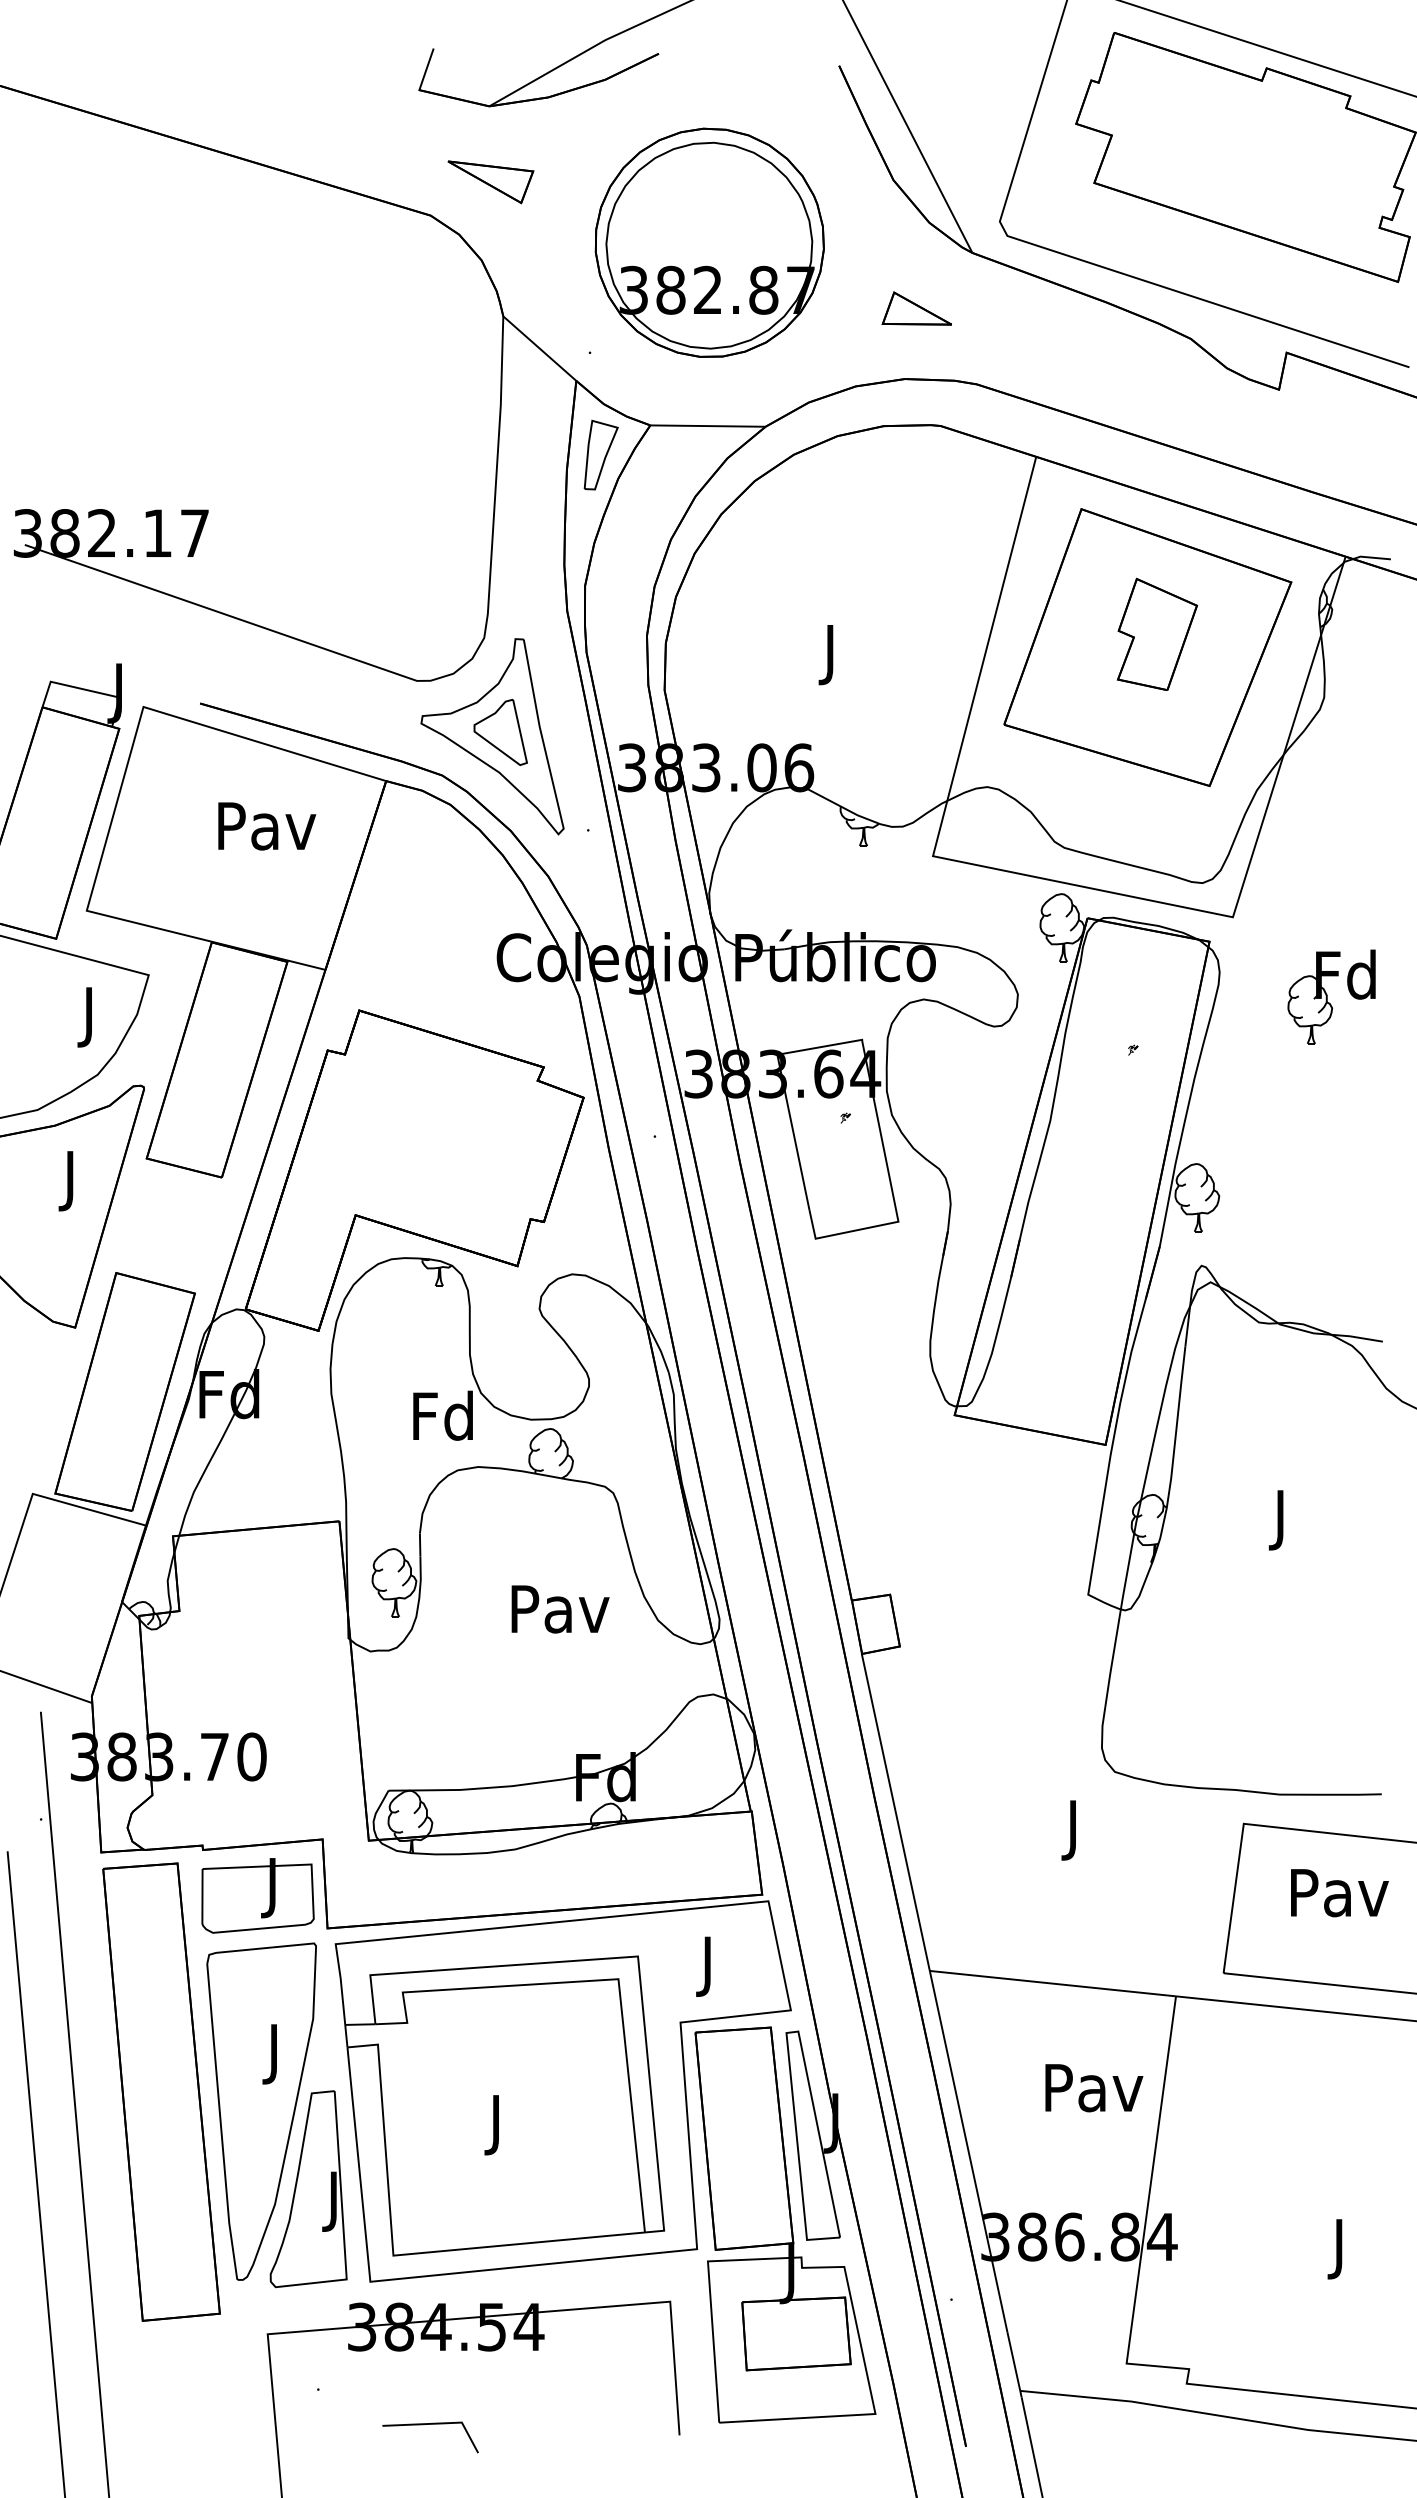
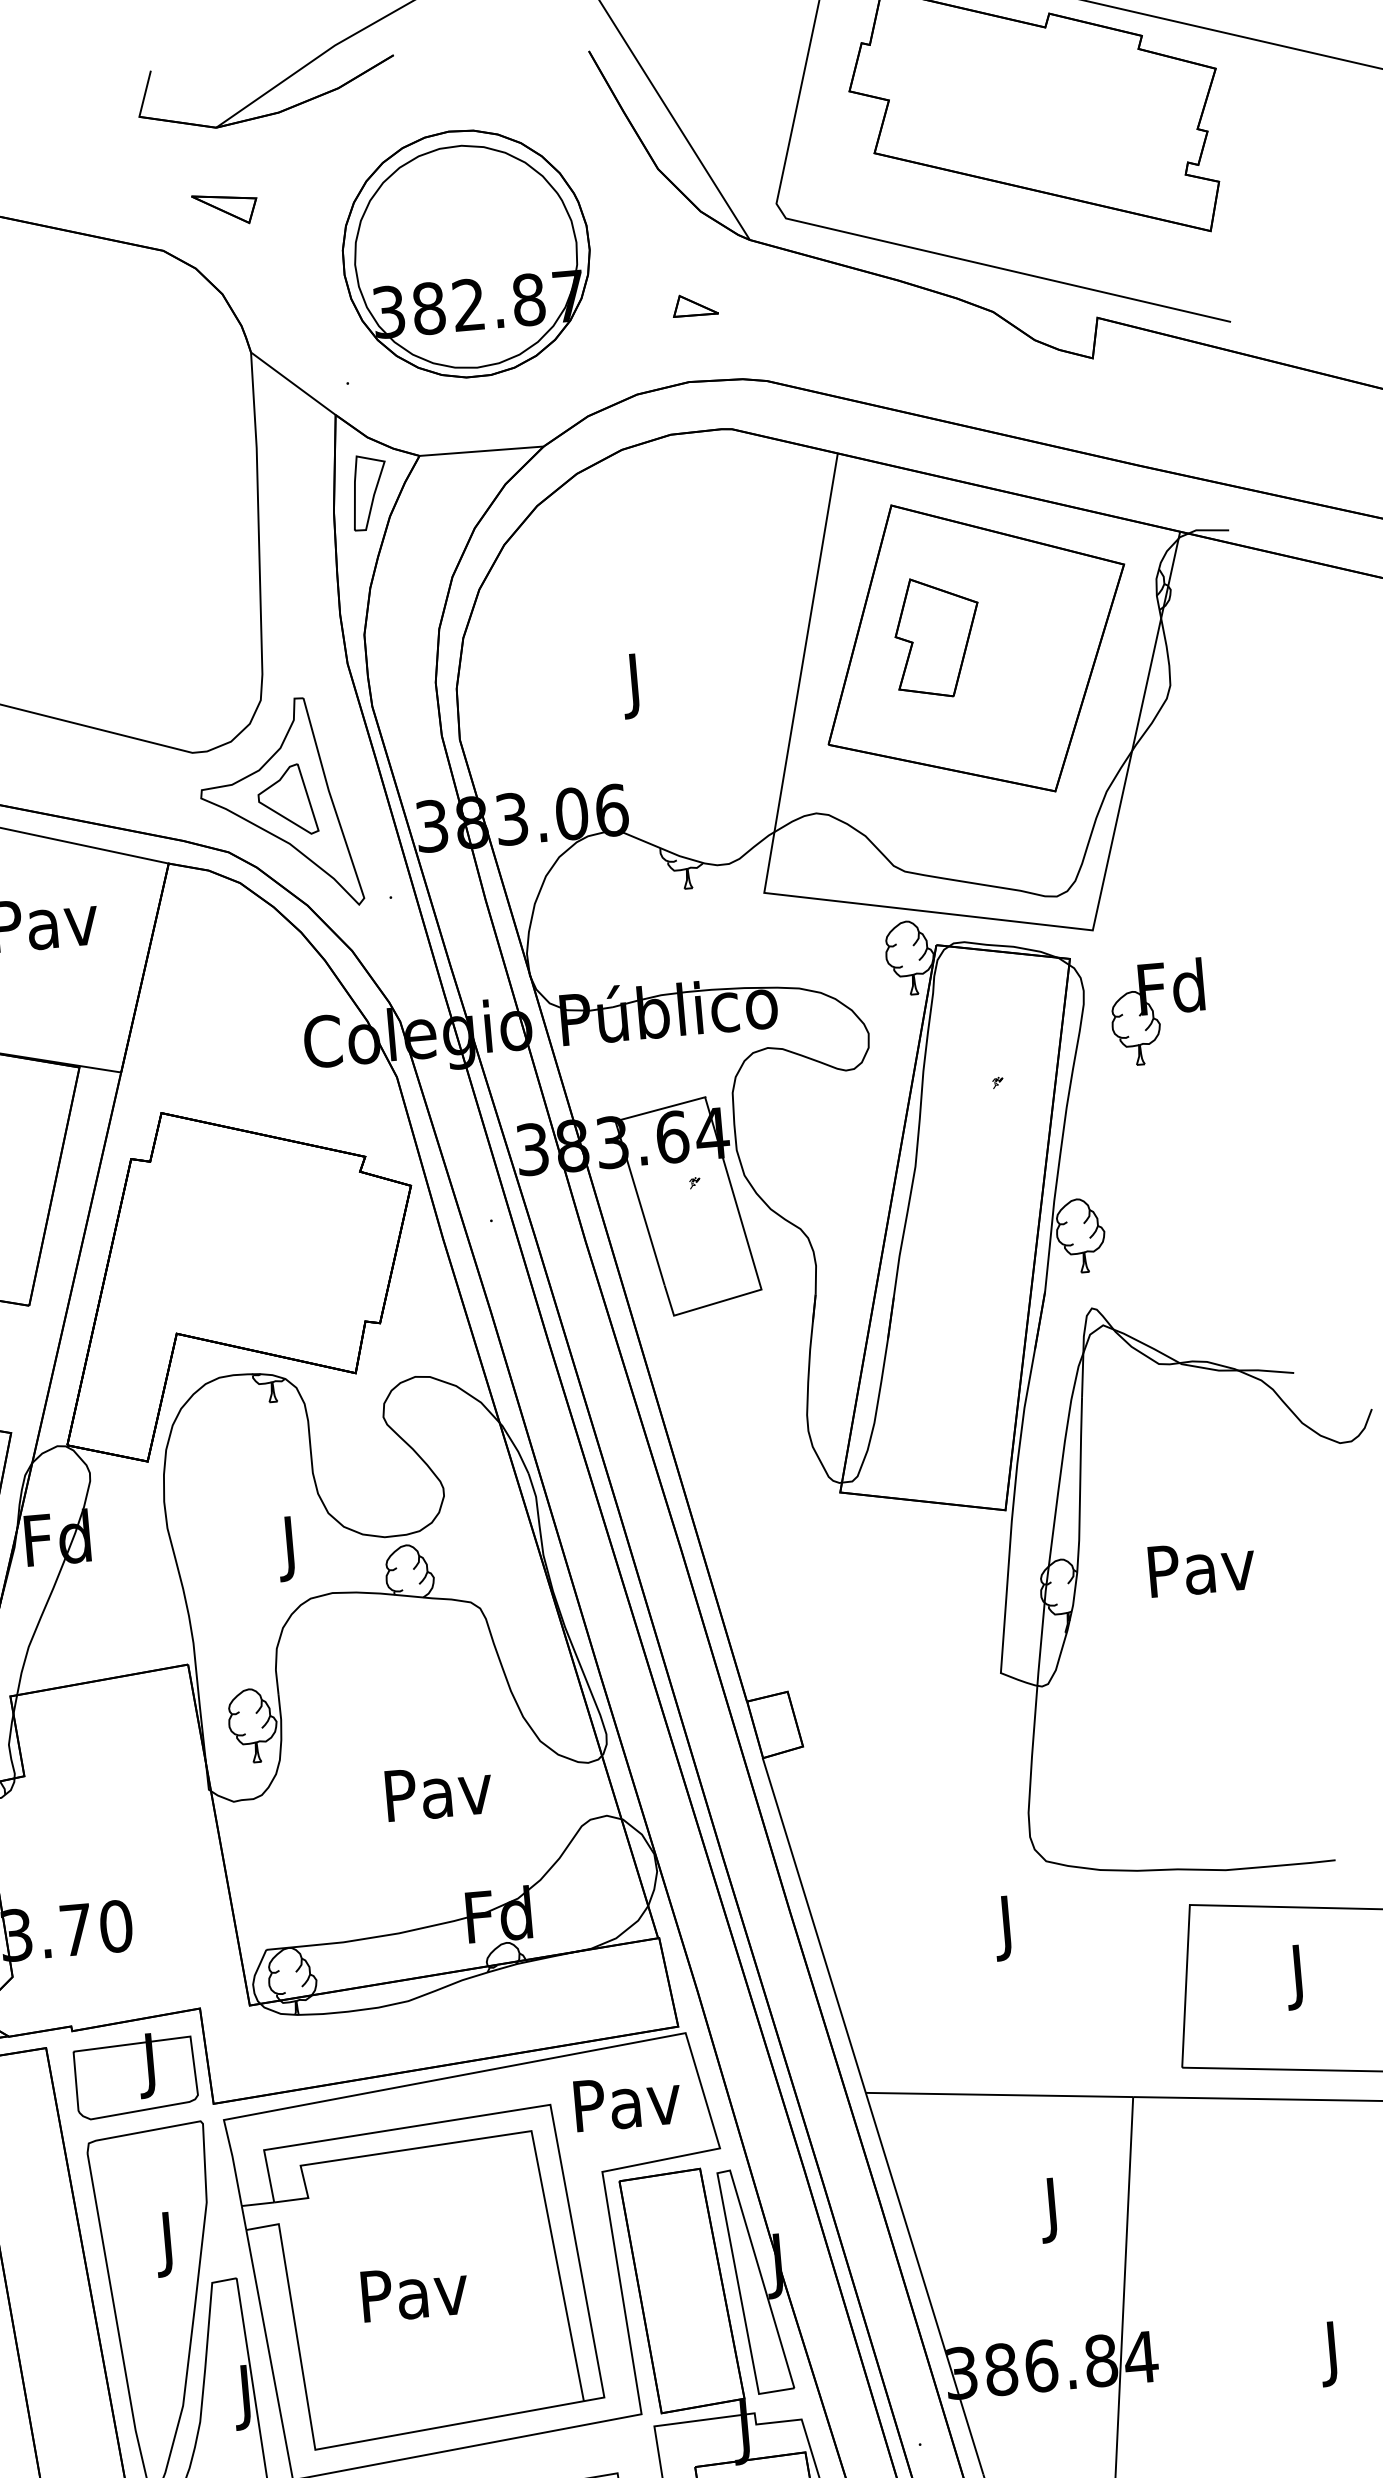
part: (490, 182) -> (224, 209), size x0.7
part: (916, 308) -> (694, 305), size x0.6
part: (1156, 633) -> (936, 636), moved
part: (1331, 996) -> (1158, 1011), moved
text: (442, 1421) -> (289, 1547), Fd -> J
text: (1282, 1520) -> (1202, 1574), J -> Pav
text: (560, 1609) -> (439, 1792), moved
text: (1339, 1899) -> (1299, 1977), Pav -> J
text: (709, 1966) -> (628, 2108), J -> Pav
text: (1094, 2094) -> (1054, 2210), Pav -> J
text: (497, 2125) -> (415, 2299), J -> Pav

